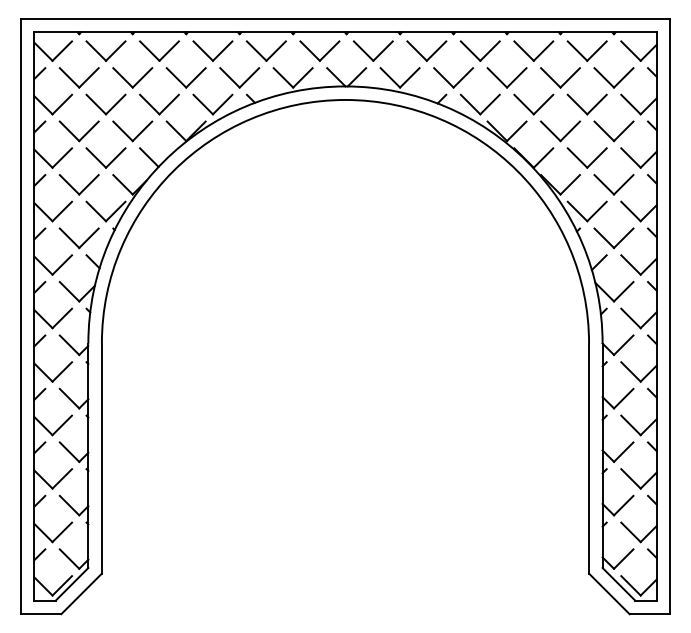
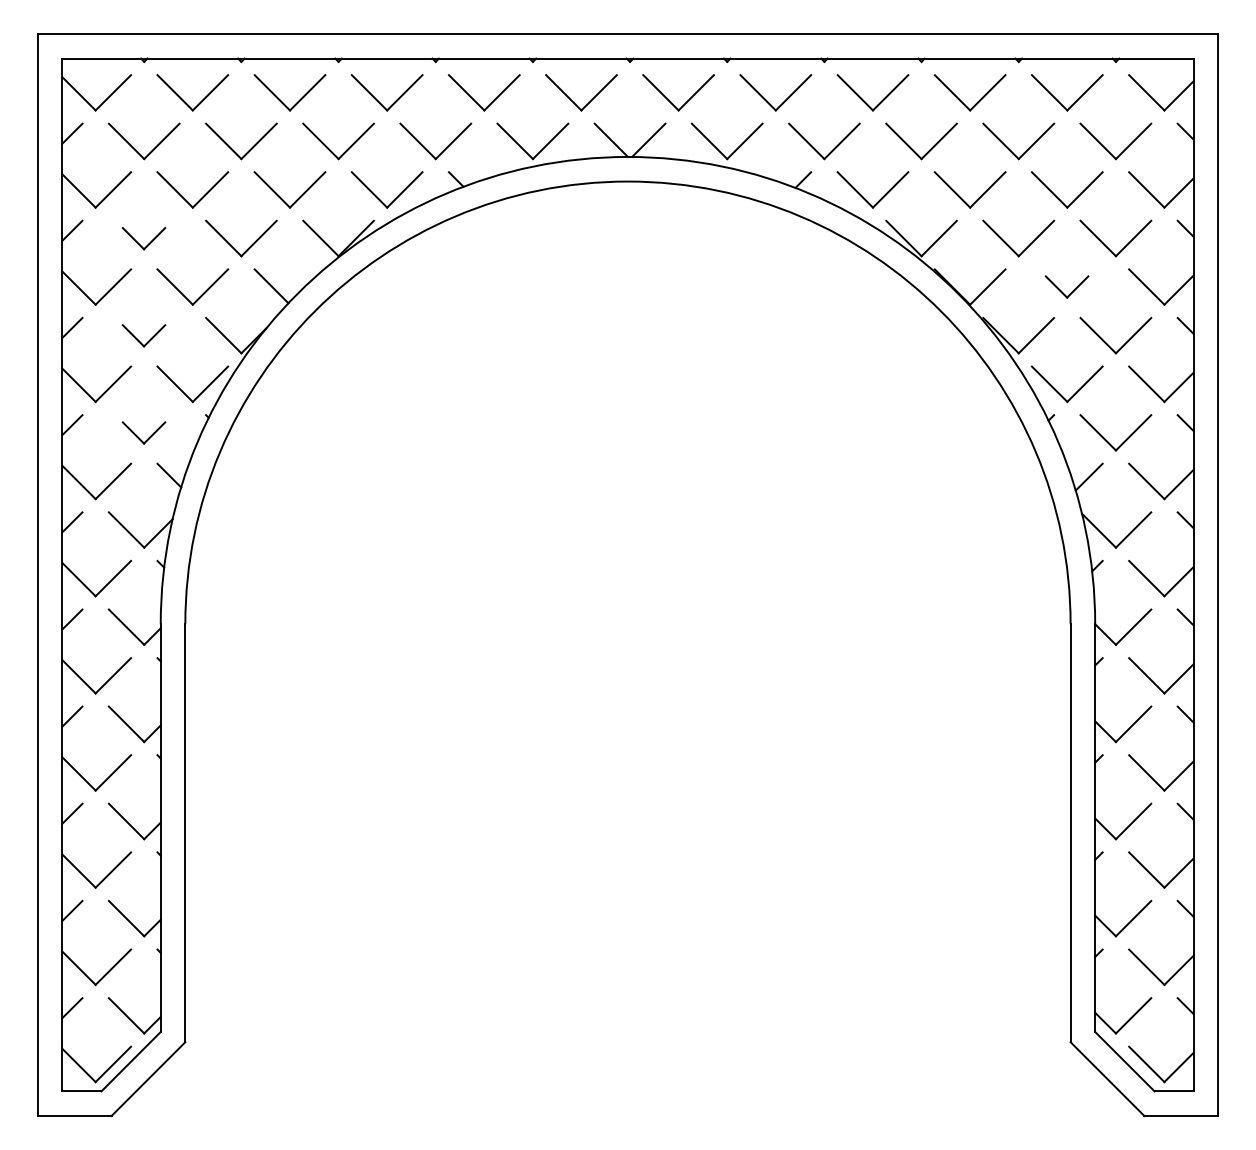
part: (78, 131) -> (142, 238), size x0.6
part: (586, 157) -> (1065, 286), size x0.6
part: (78, 184) -> (142, 335), size x0.6
part: (78, 238) -> (142, 433), size x0.6

